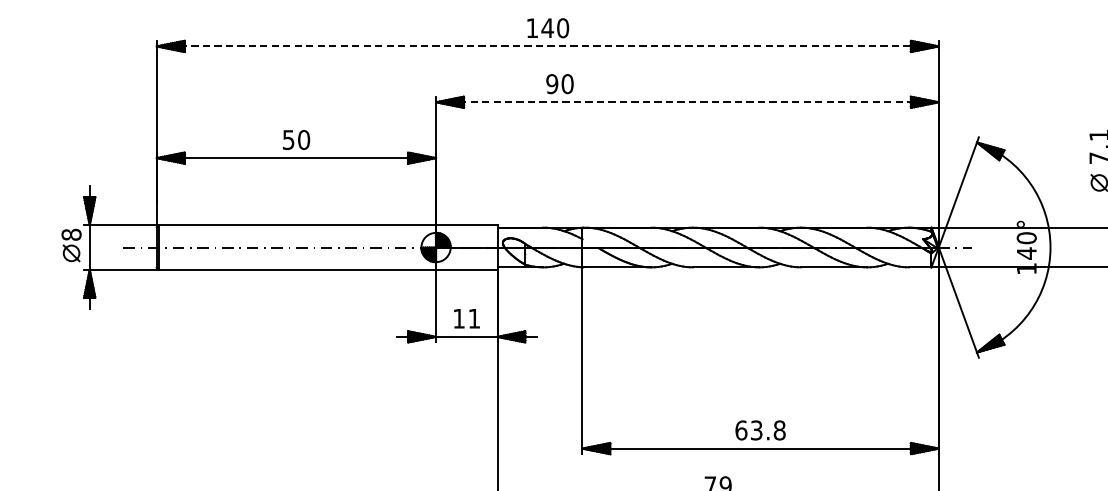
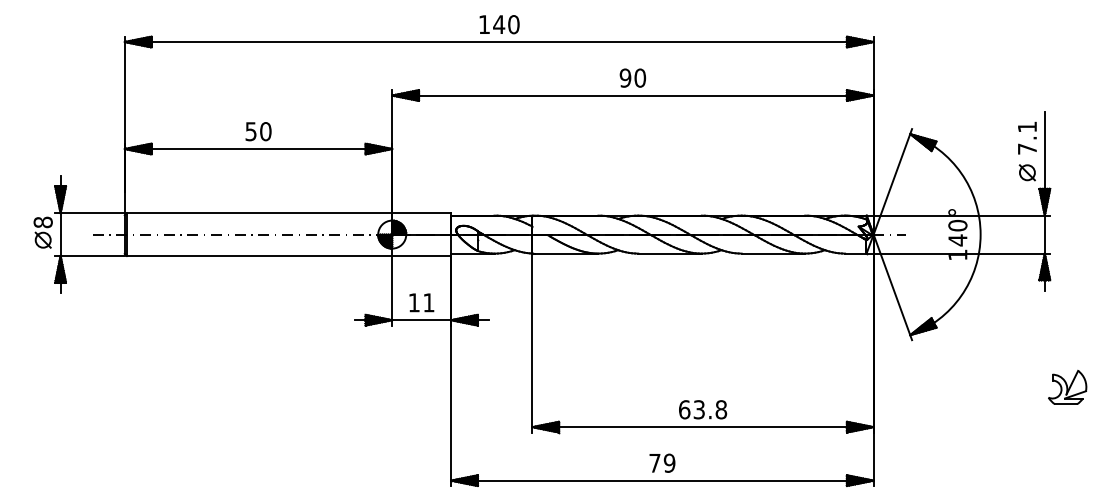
line: (548, 46) -> (499, 42), dashed -> solid
text: (559, 83) -> (632, 77), moved
line: (686, 102) -> (632, 95), dashed -> solid

